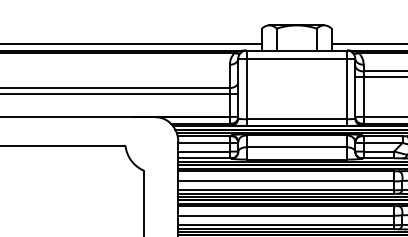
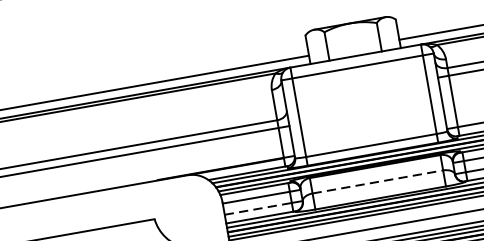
line: (297, 147) -> (378, 182), solid -> dashed
line: (204, 151) -> (258, 208), solid -> dashed

